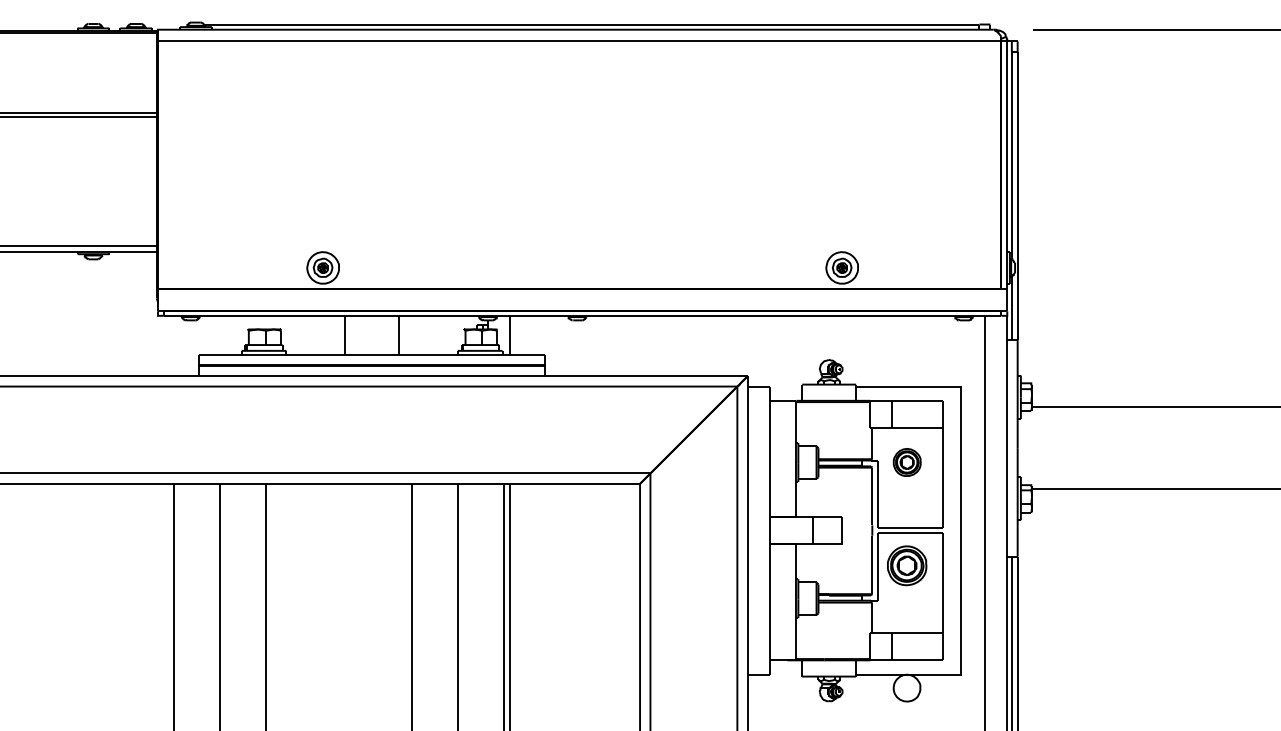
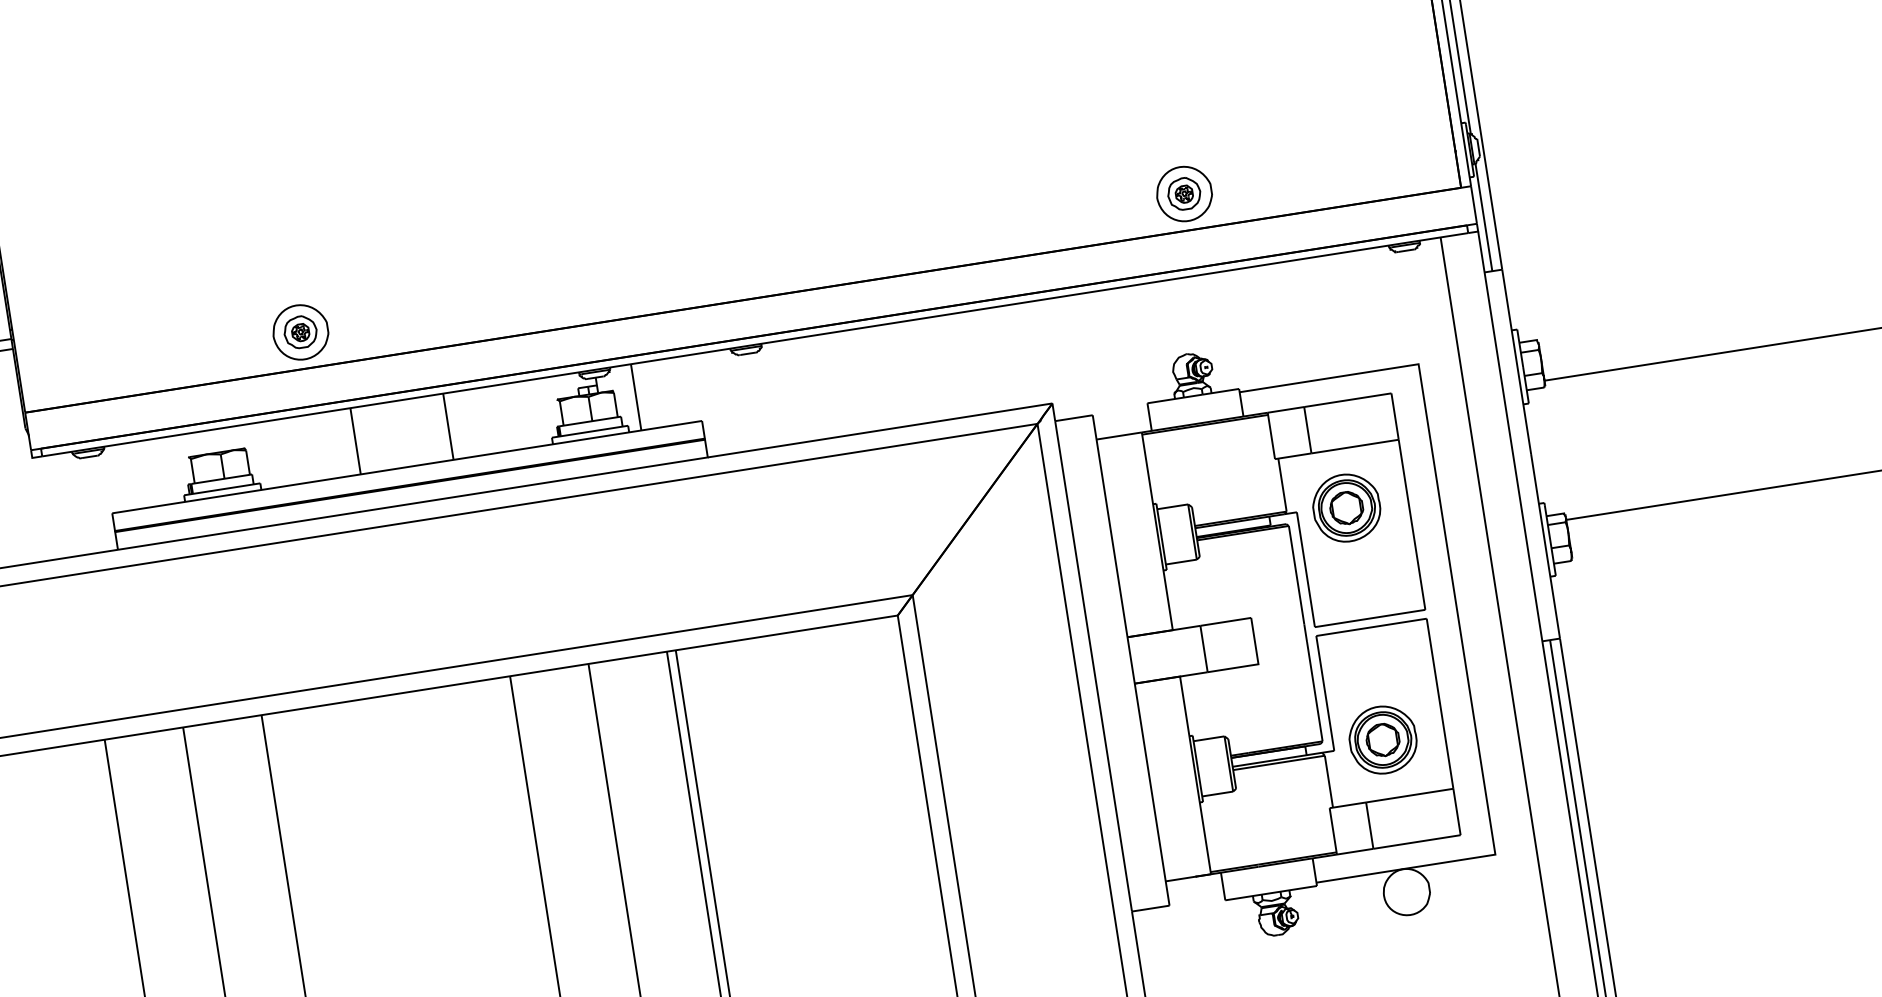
part: (907, 462) -> (1347, 507), size x1.43
part: (907, 565) -> (1383, 739), moved

